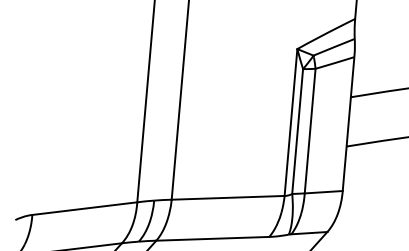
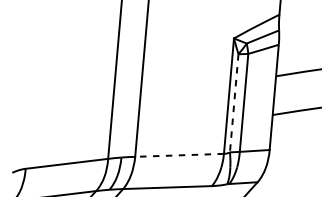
line: (297, 131) -> (234, 103), solid -> dashed
line: (227, 197) -> (179, 155), solid -> dashed

